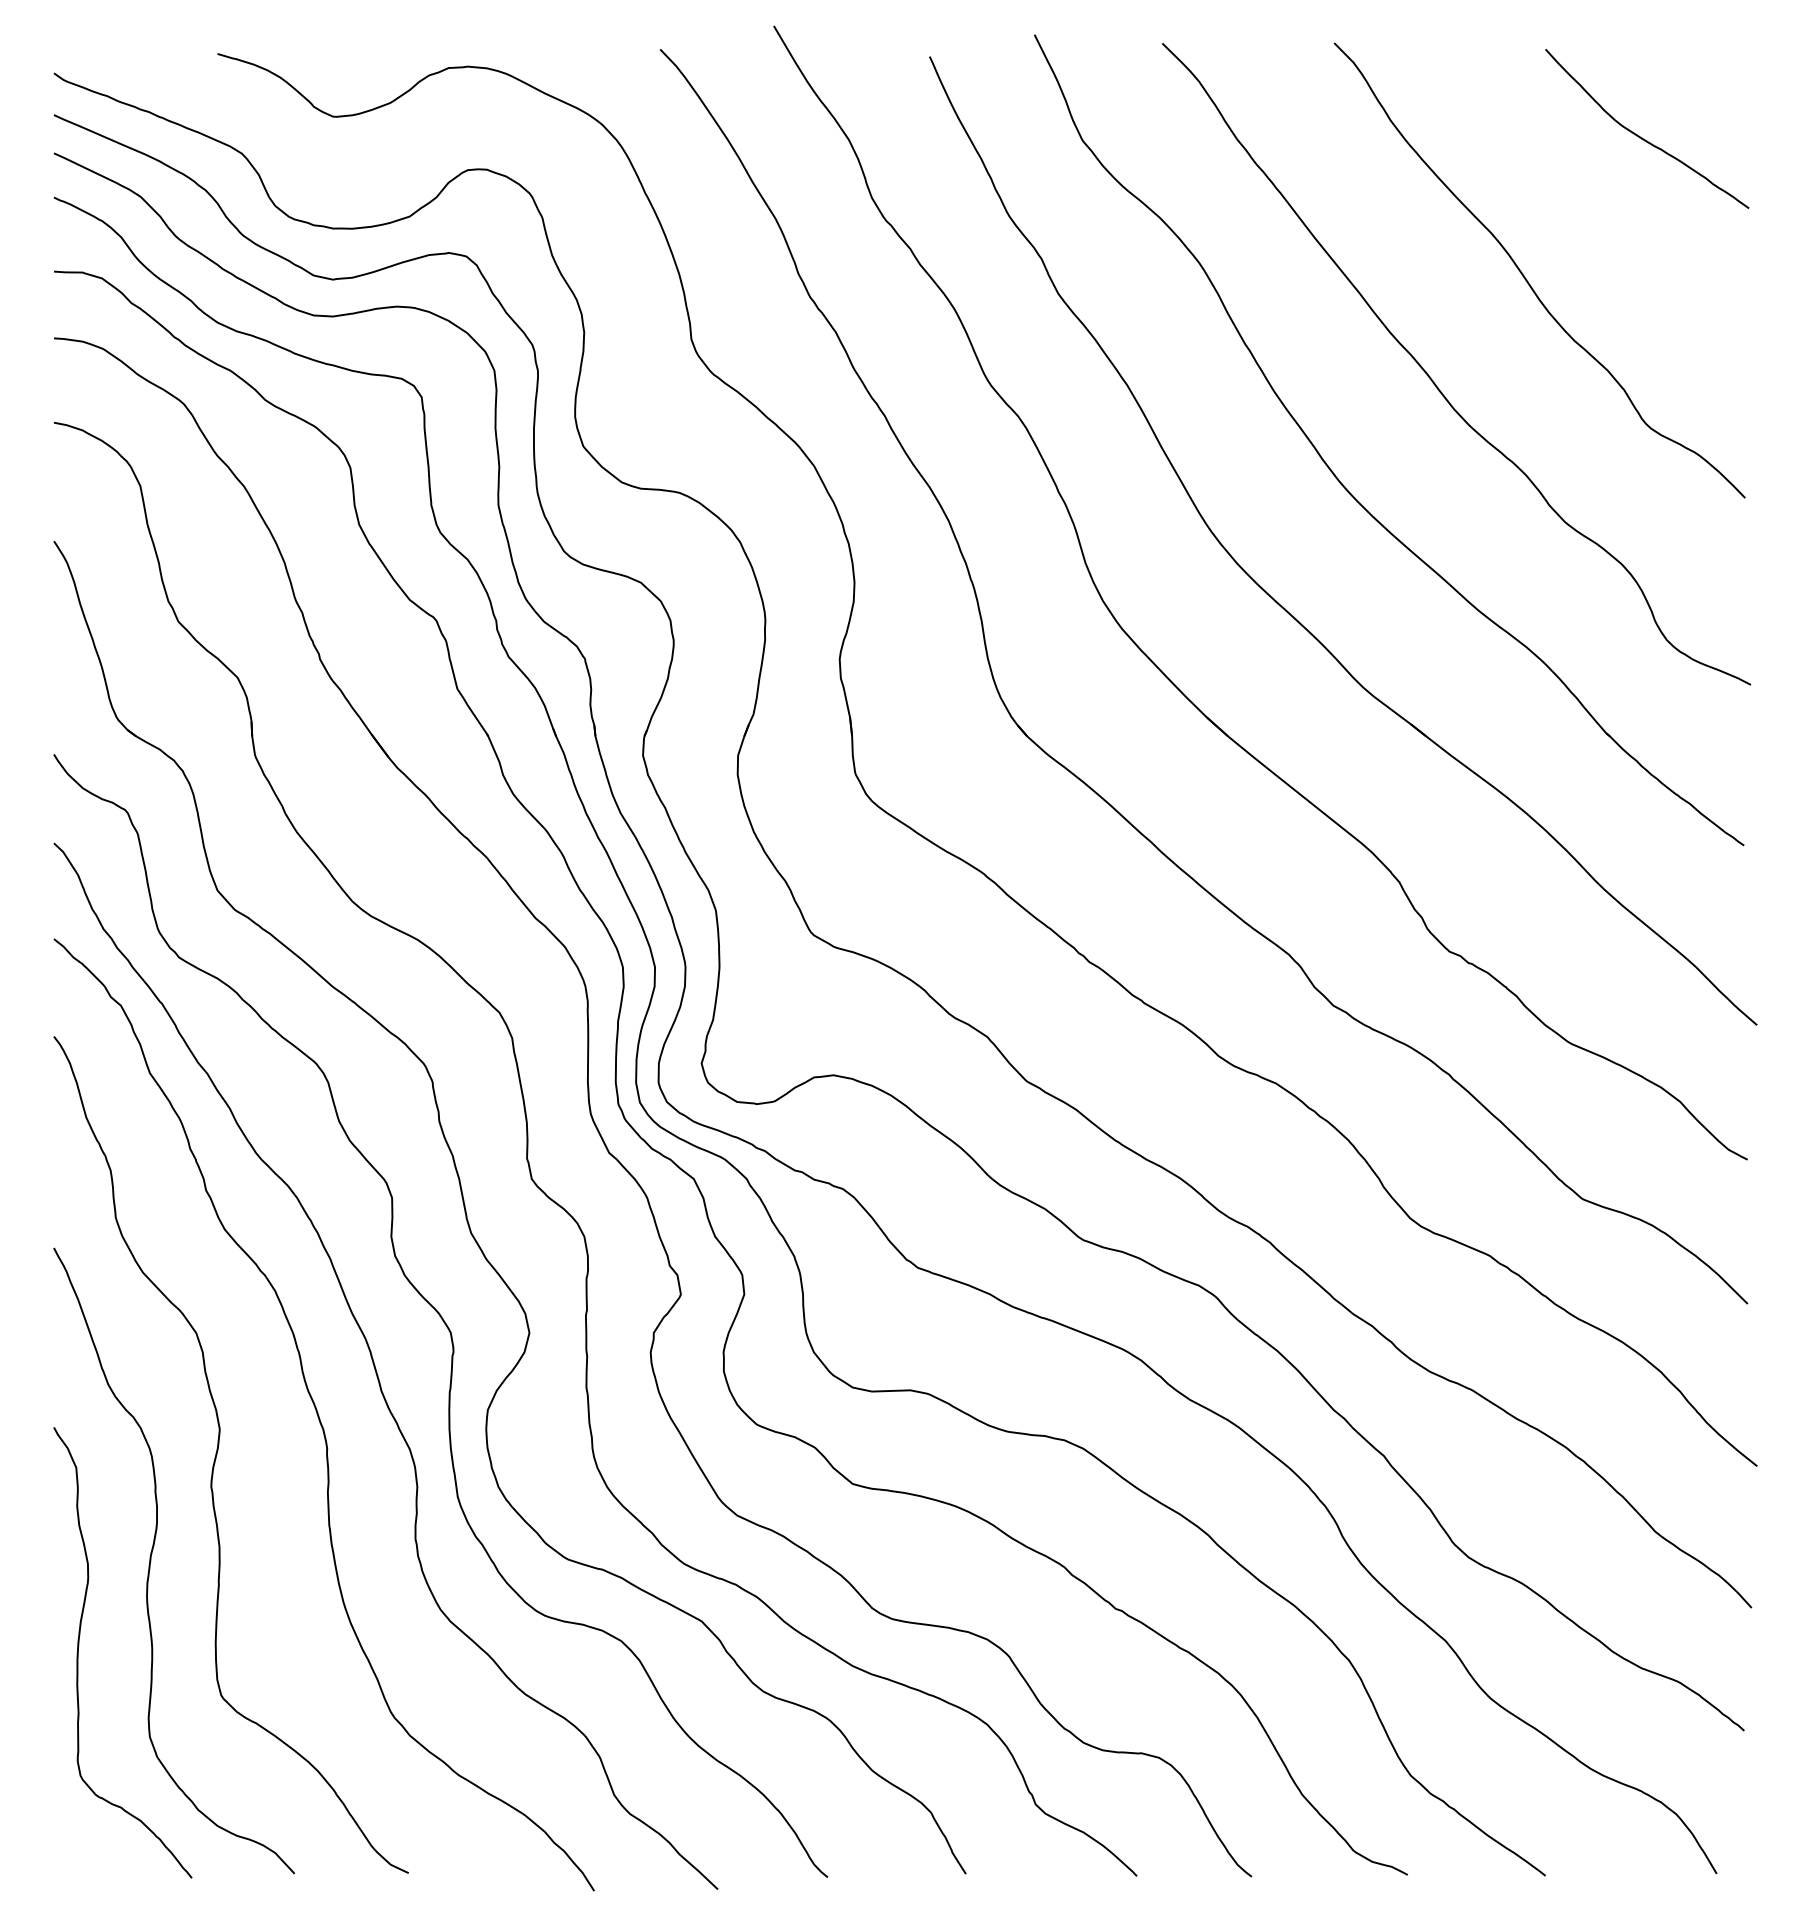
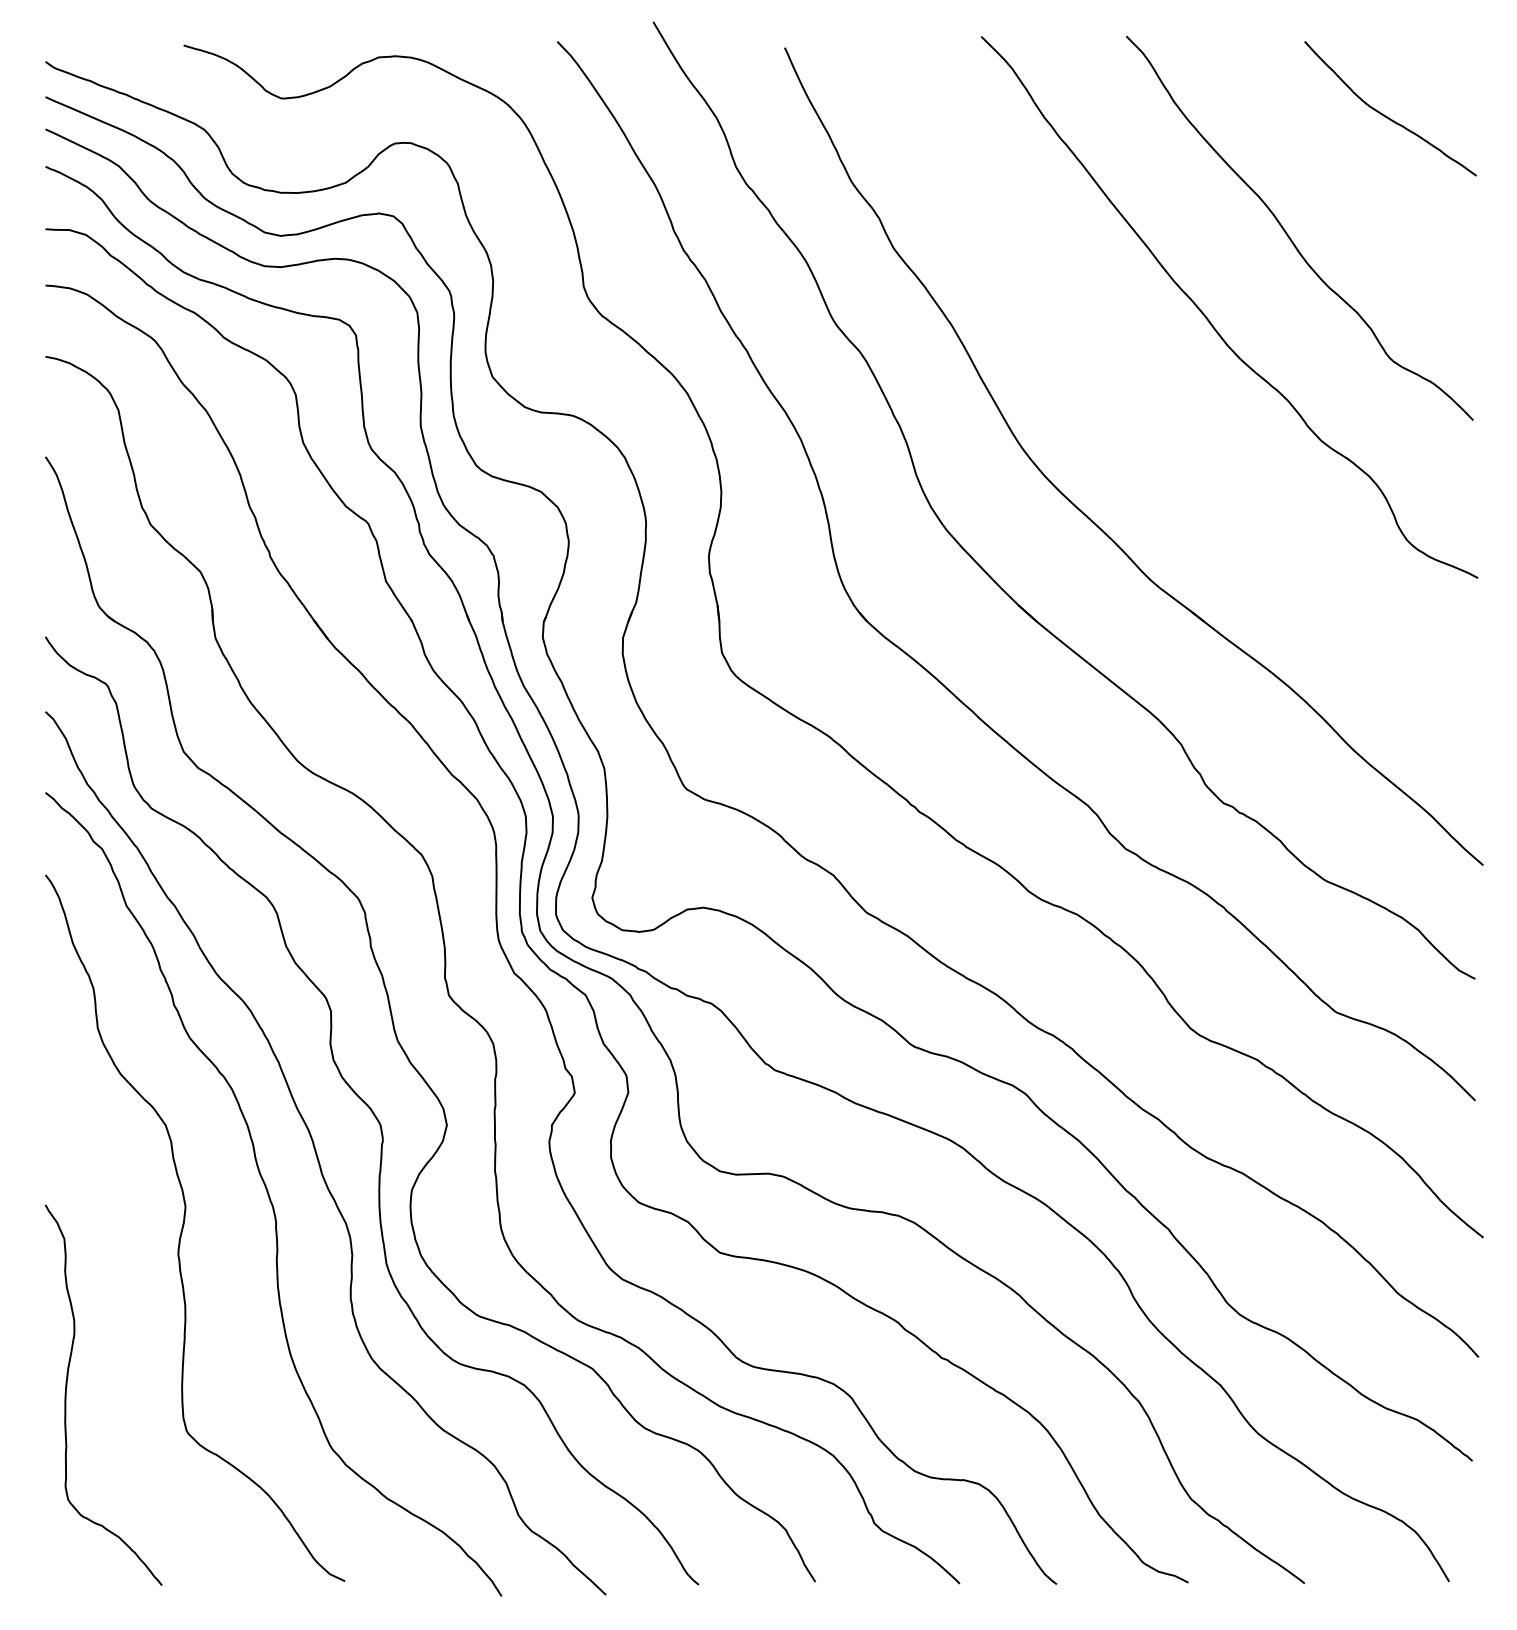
part: (1339, 479) -> (1130, 404), removed
curve: (152, 1554) -> (128, 1312), removed

